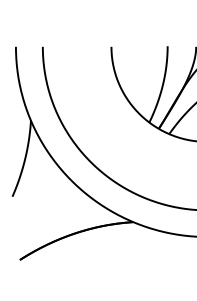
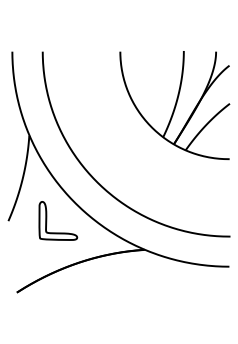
part: (47, 196) -> (47, 220), added

